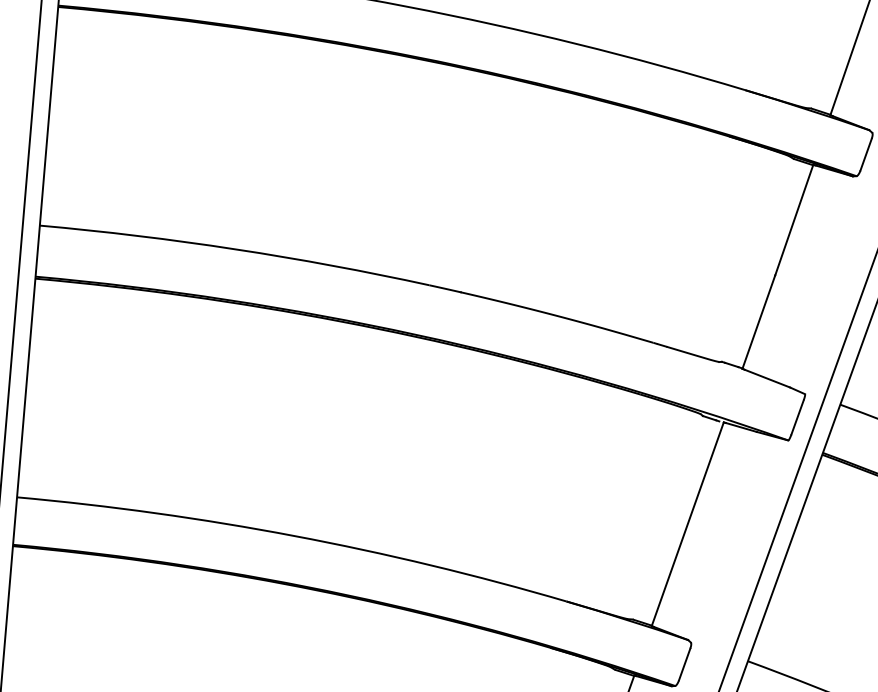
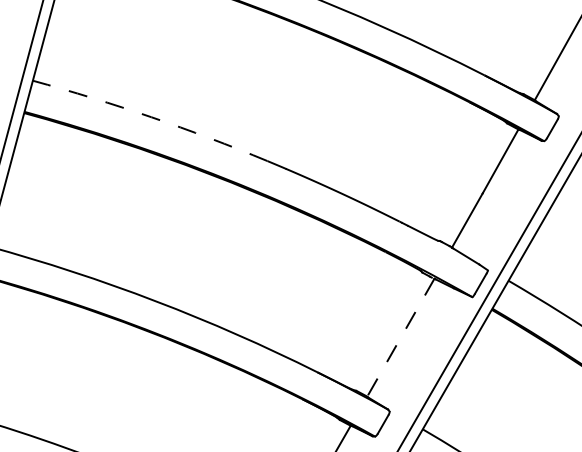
arc: (235, 249) -> (151, 117), solid -> dashed
line: (687, 523) -> (400, 337), solid -> dashed

